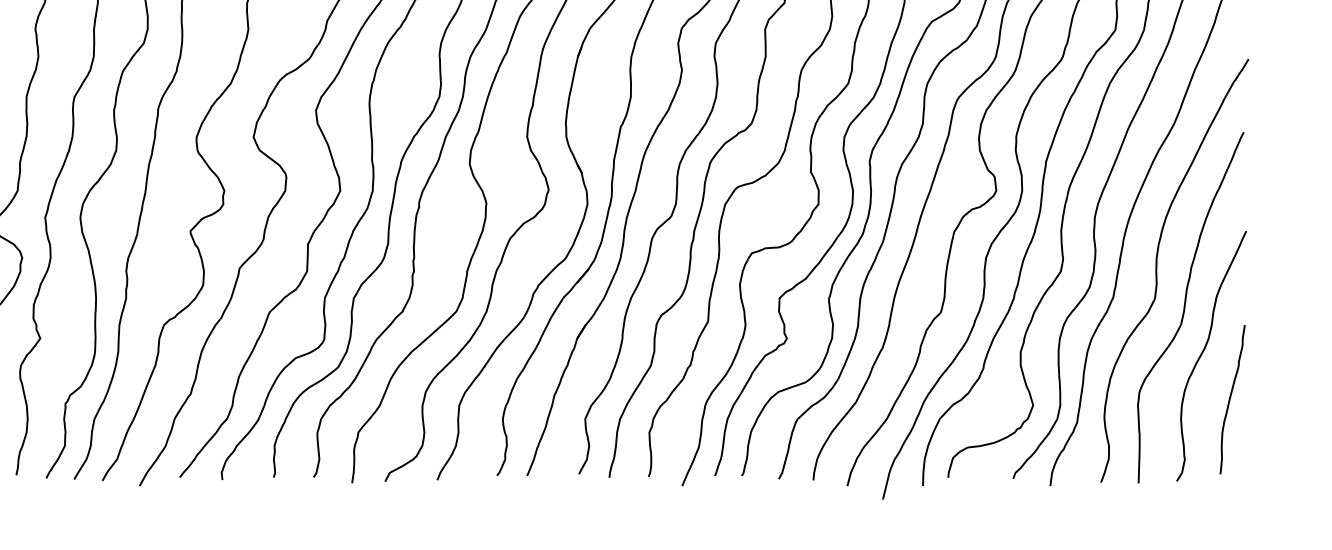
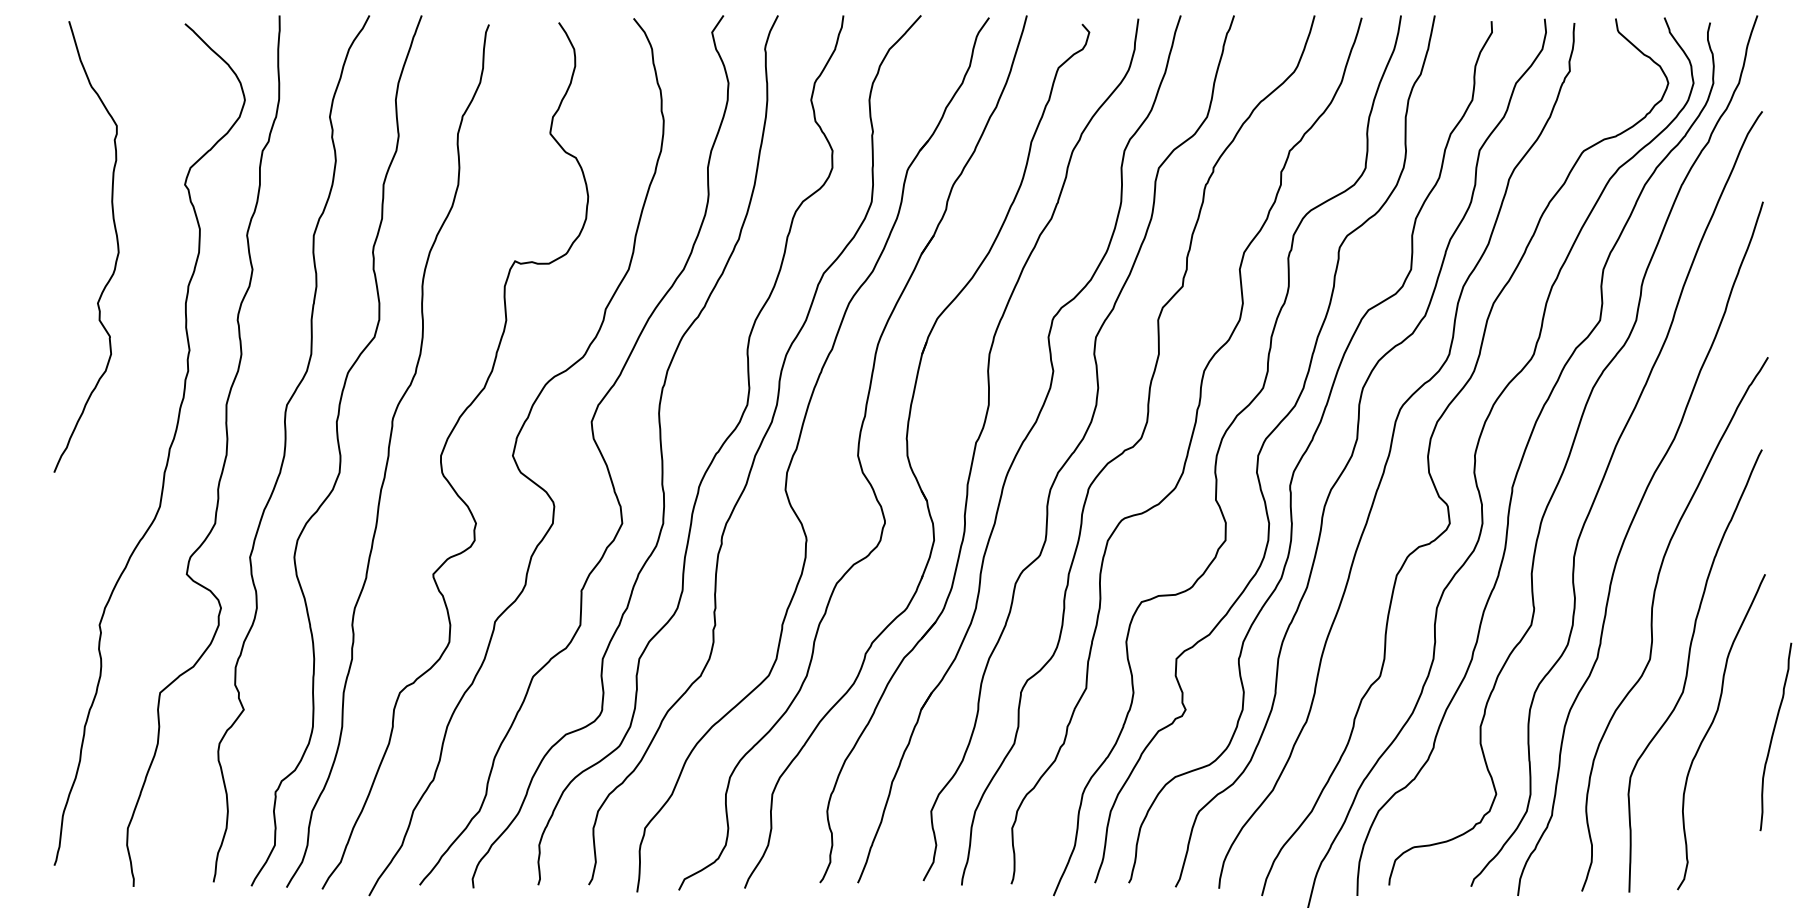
curve: (1230, 399) -> (1773, 736), moved

